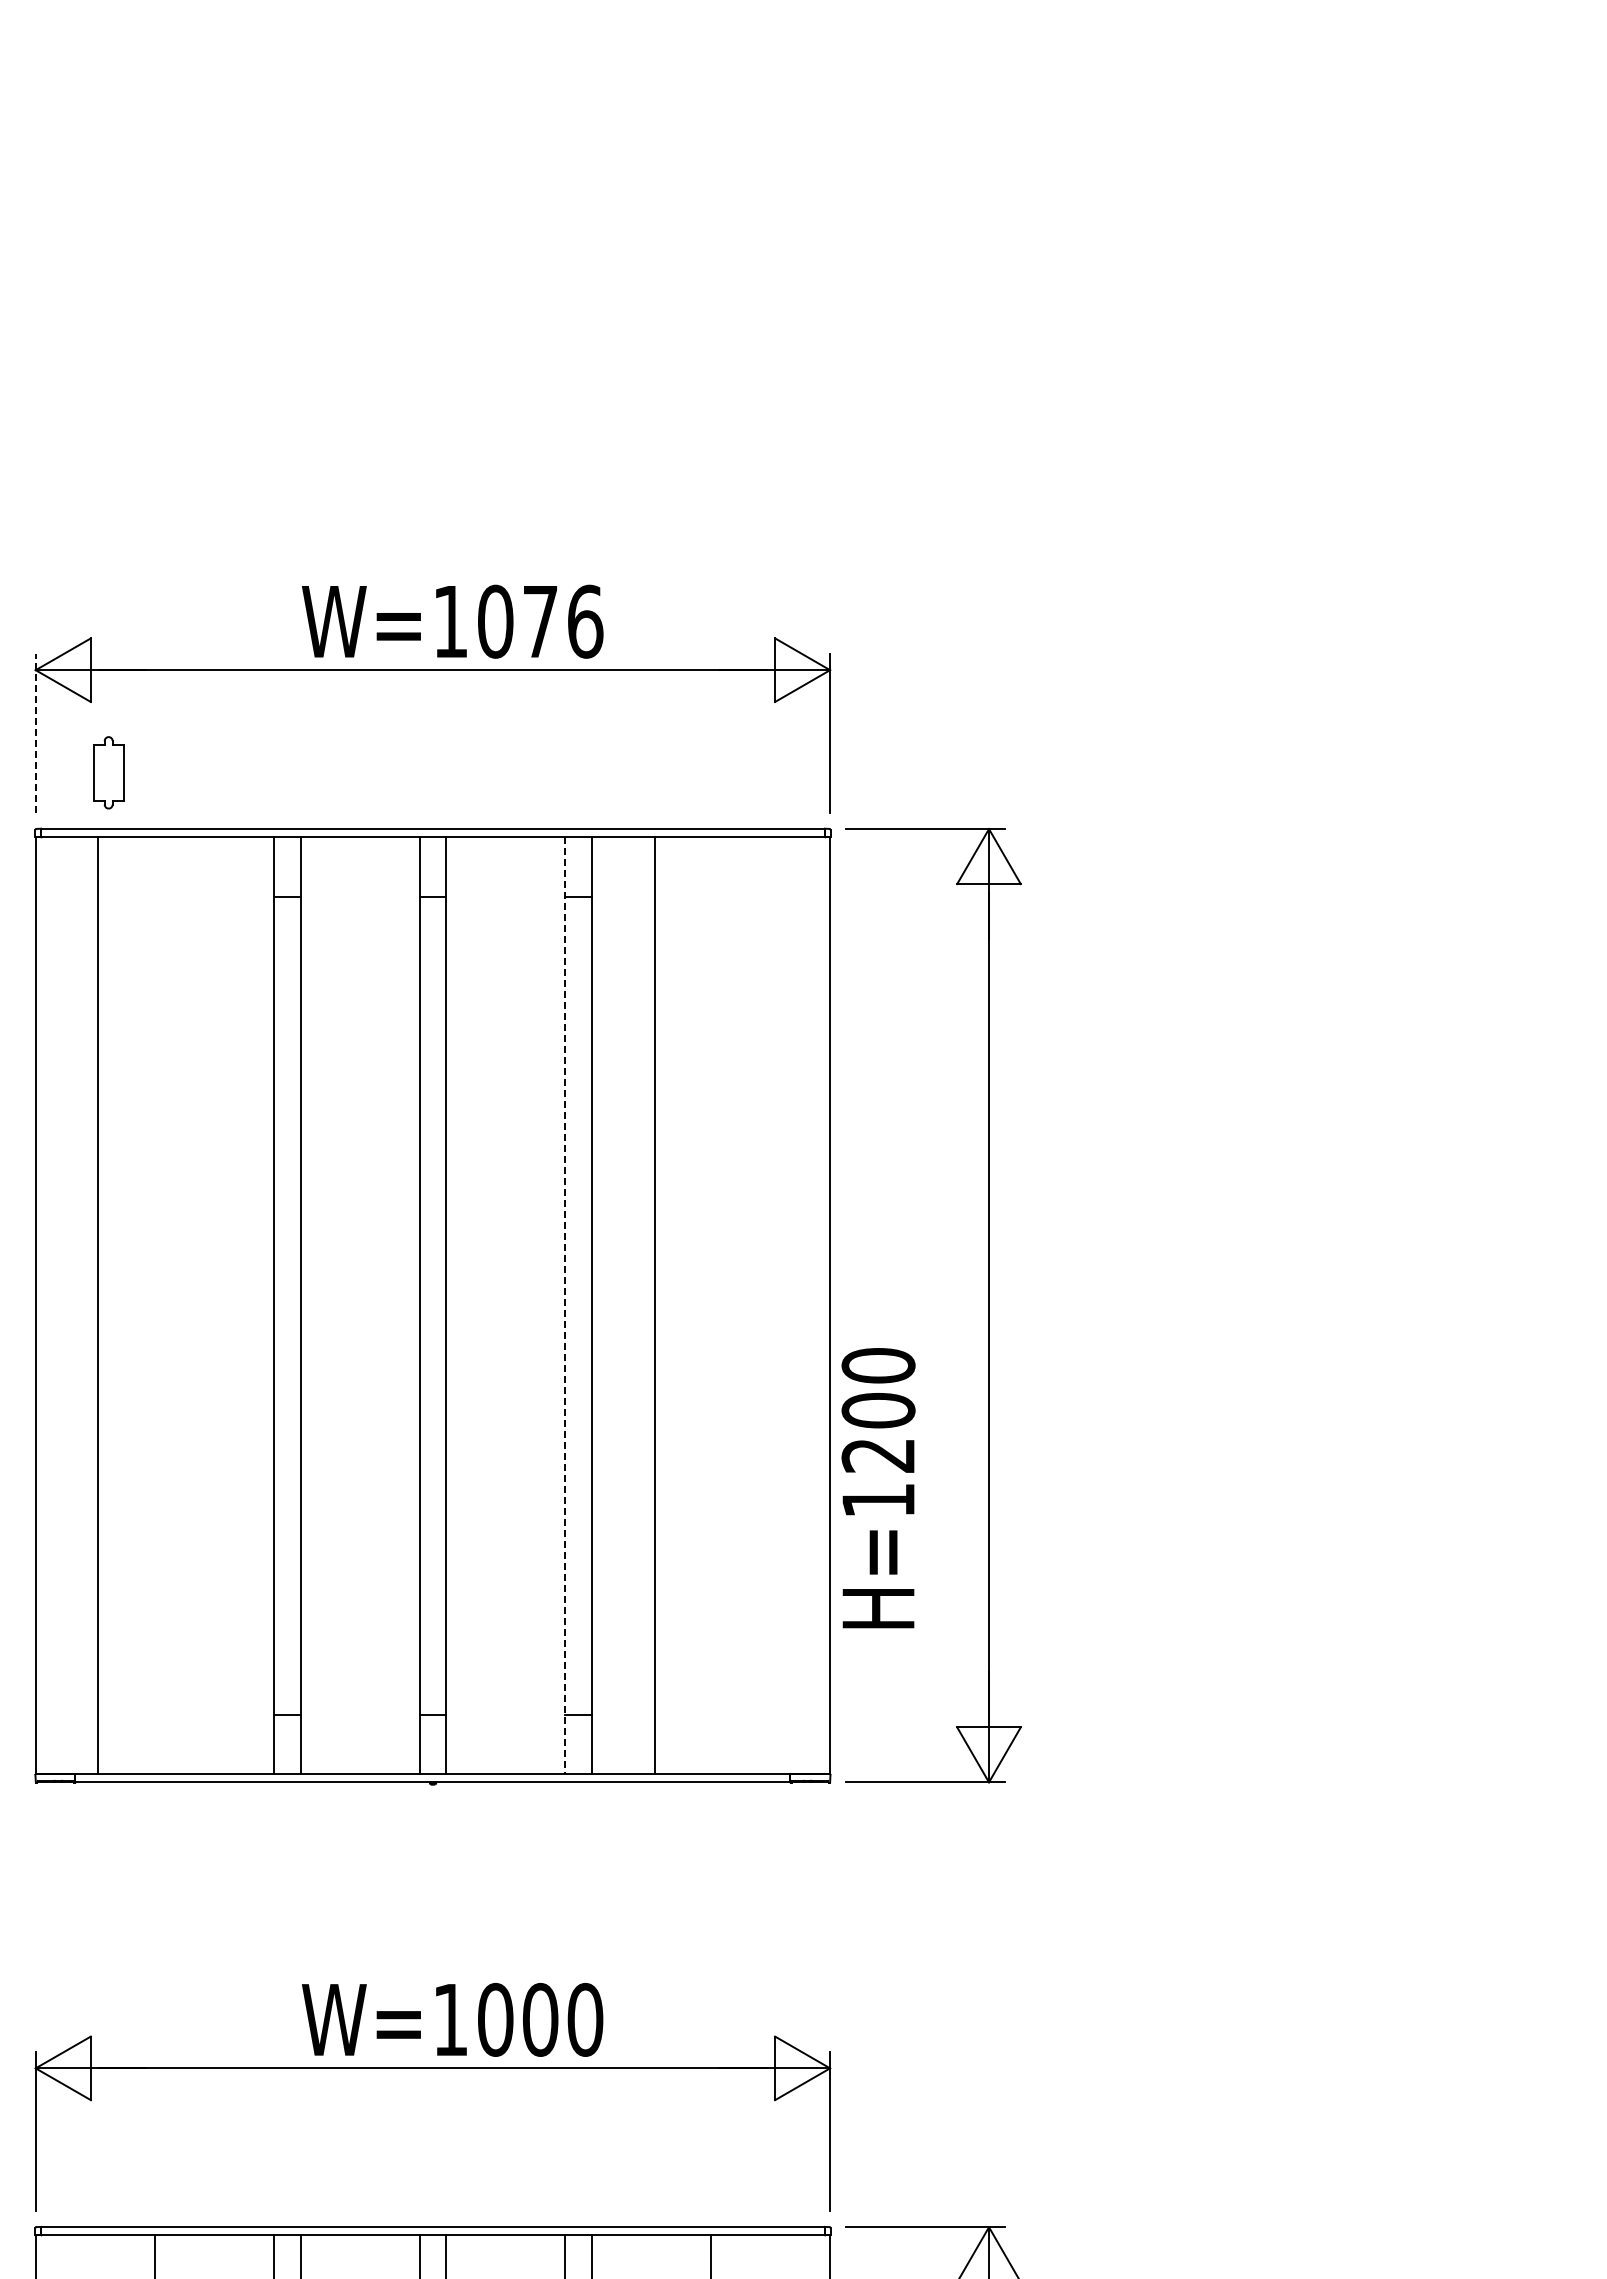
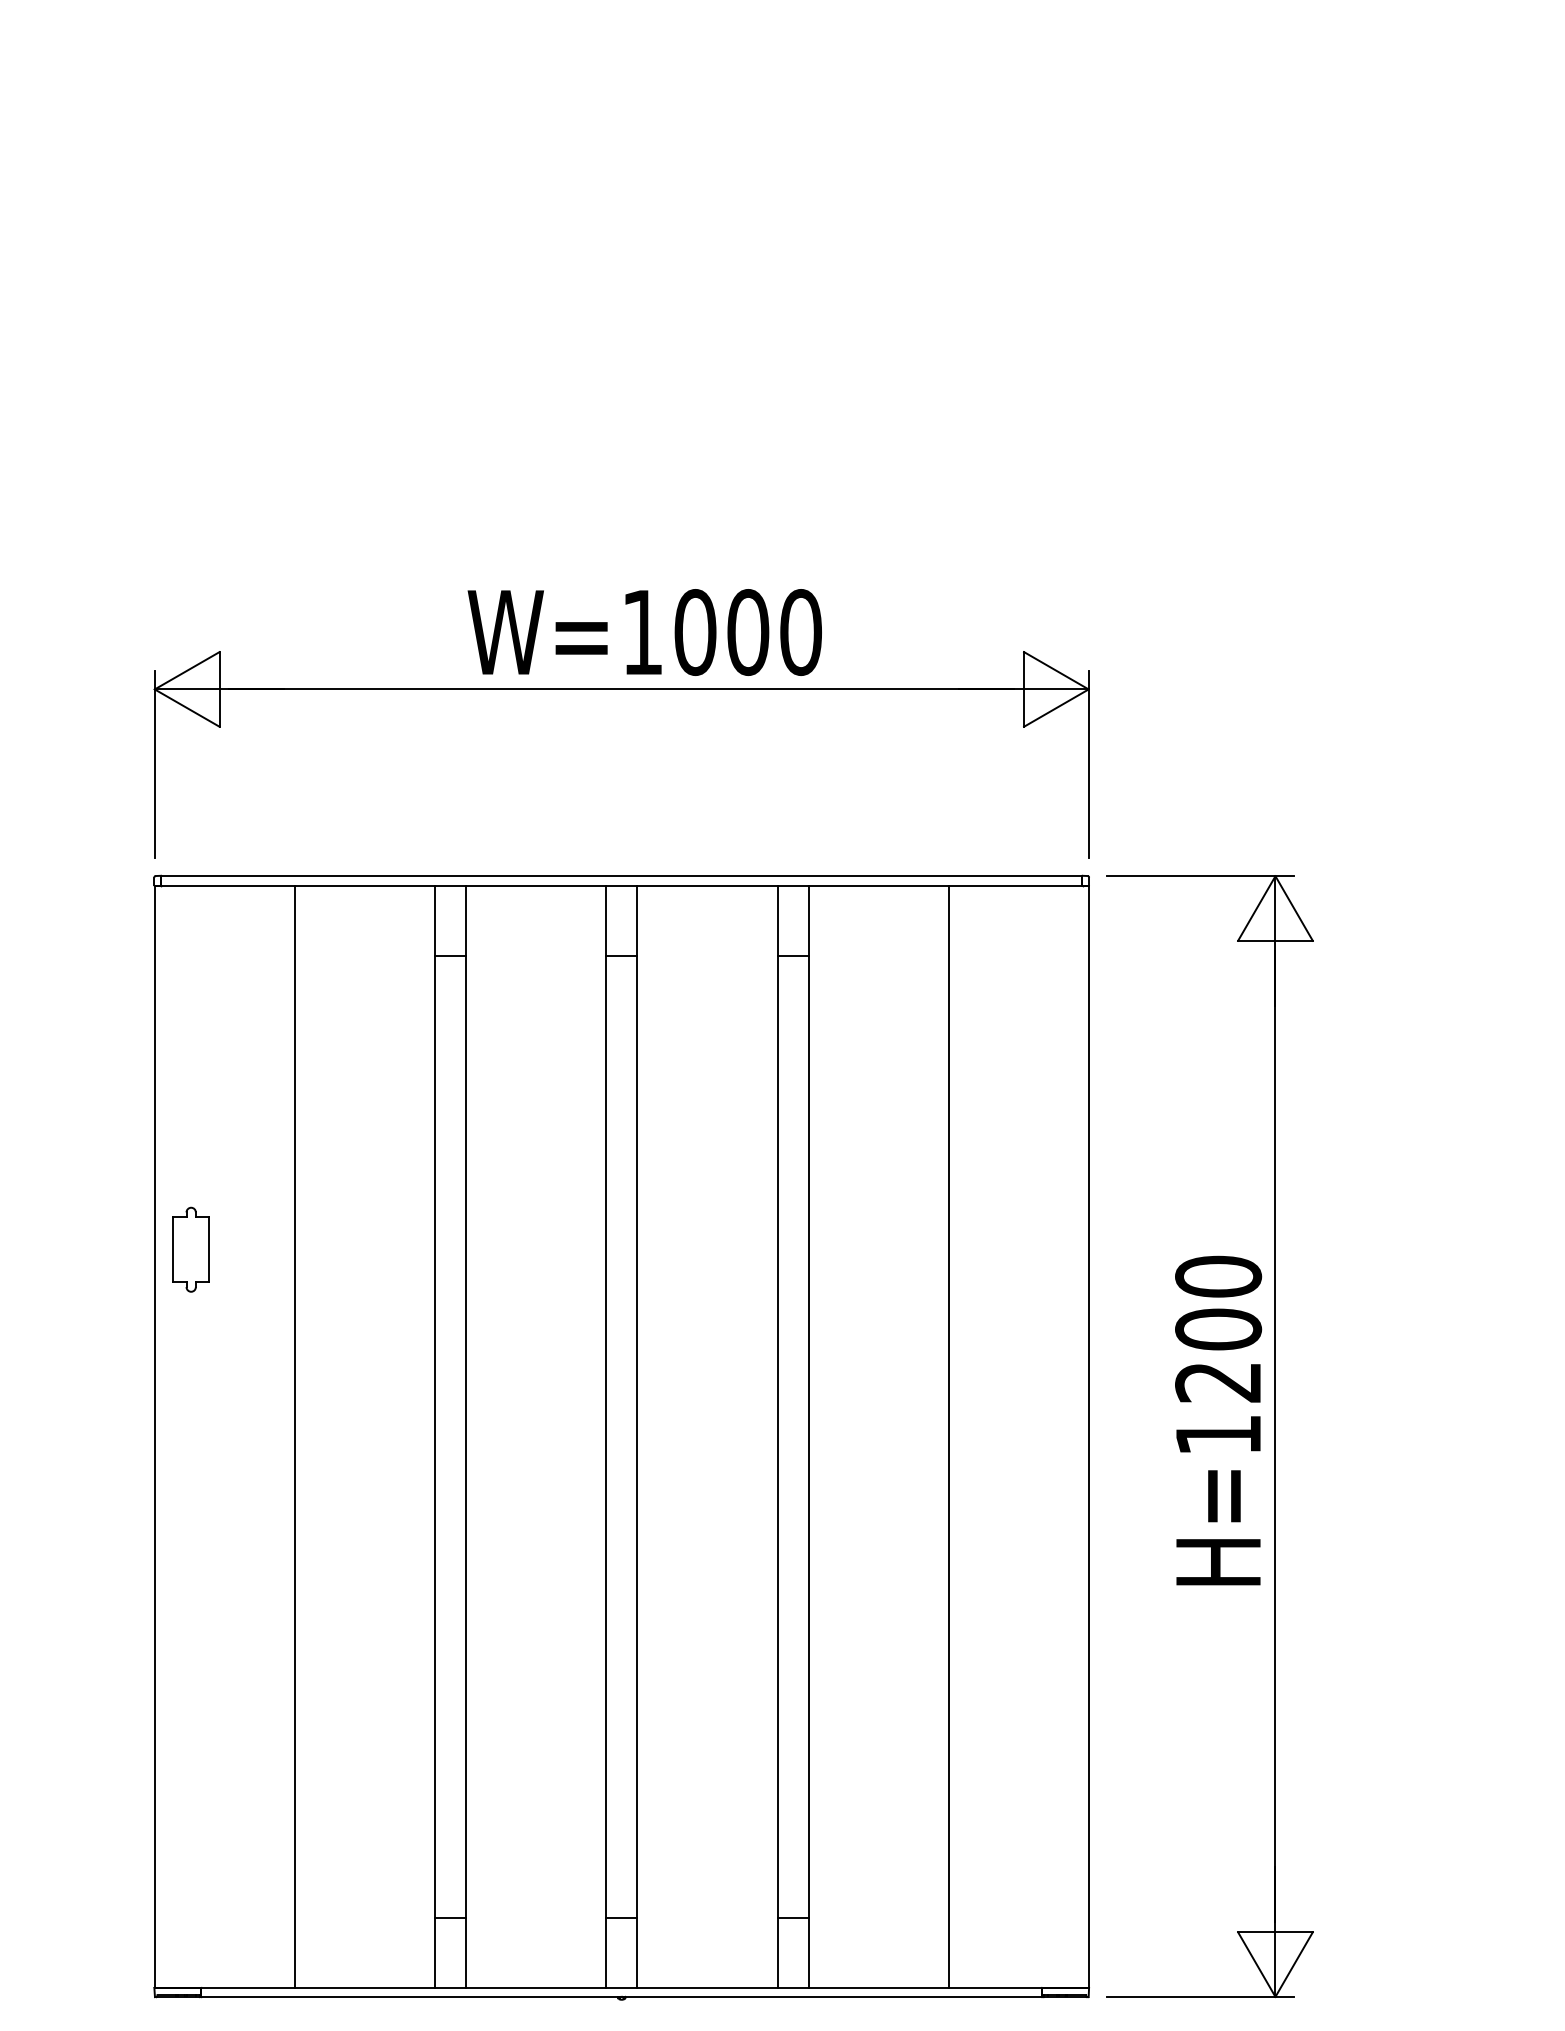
text: (563, 621) -> (775, 632), W=1076 -> W=1000
line: (35, 733) -> (154, 763), dashed -> solid
part: (108, 772) -> (190, 1249), moved
line: (97, 1305) -> (294, 1436), moved
line: (565, 1305) -> (777, 1436), dashed -> solid
line: (654, 1305) -> (948, 1436), moved
text: (878, 1488) -> (1218, 1421), moved

